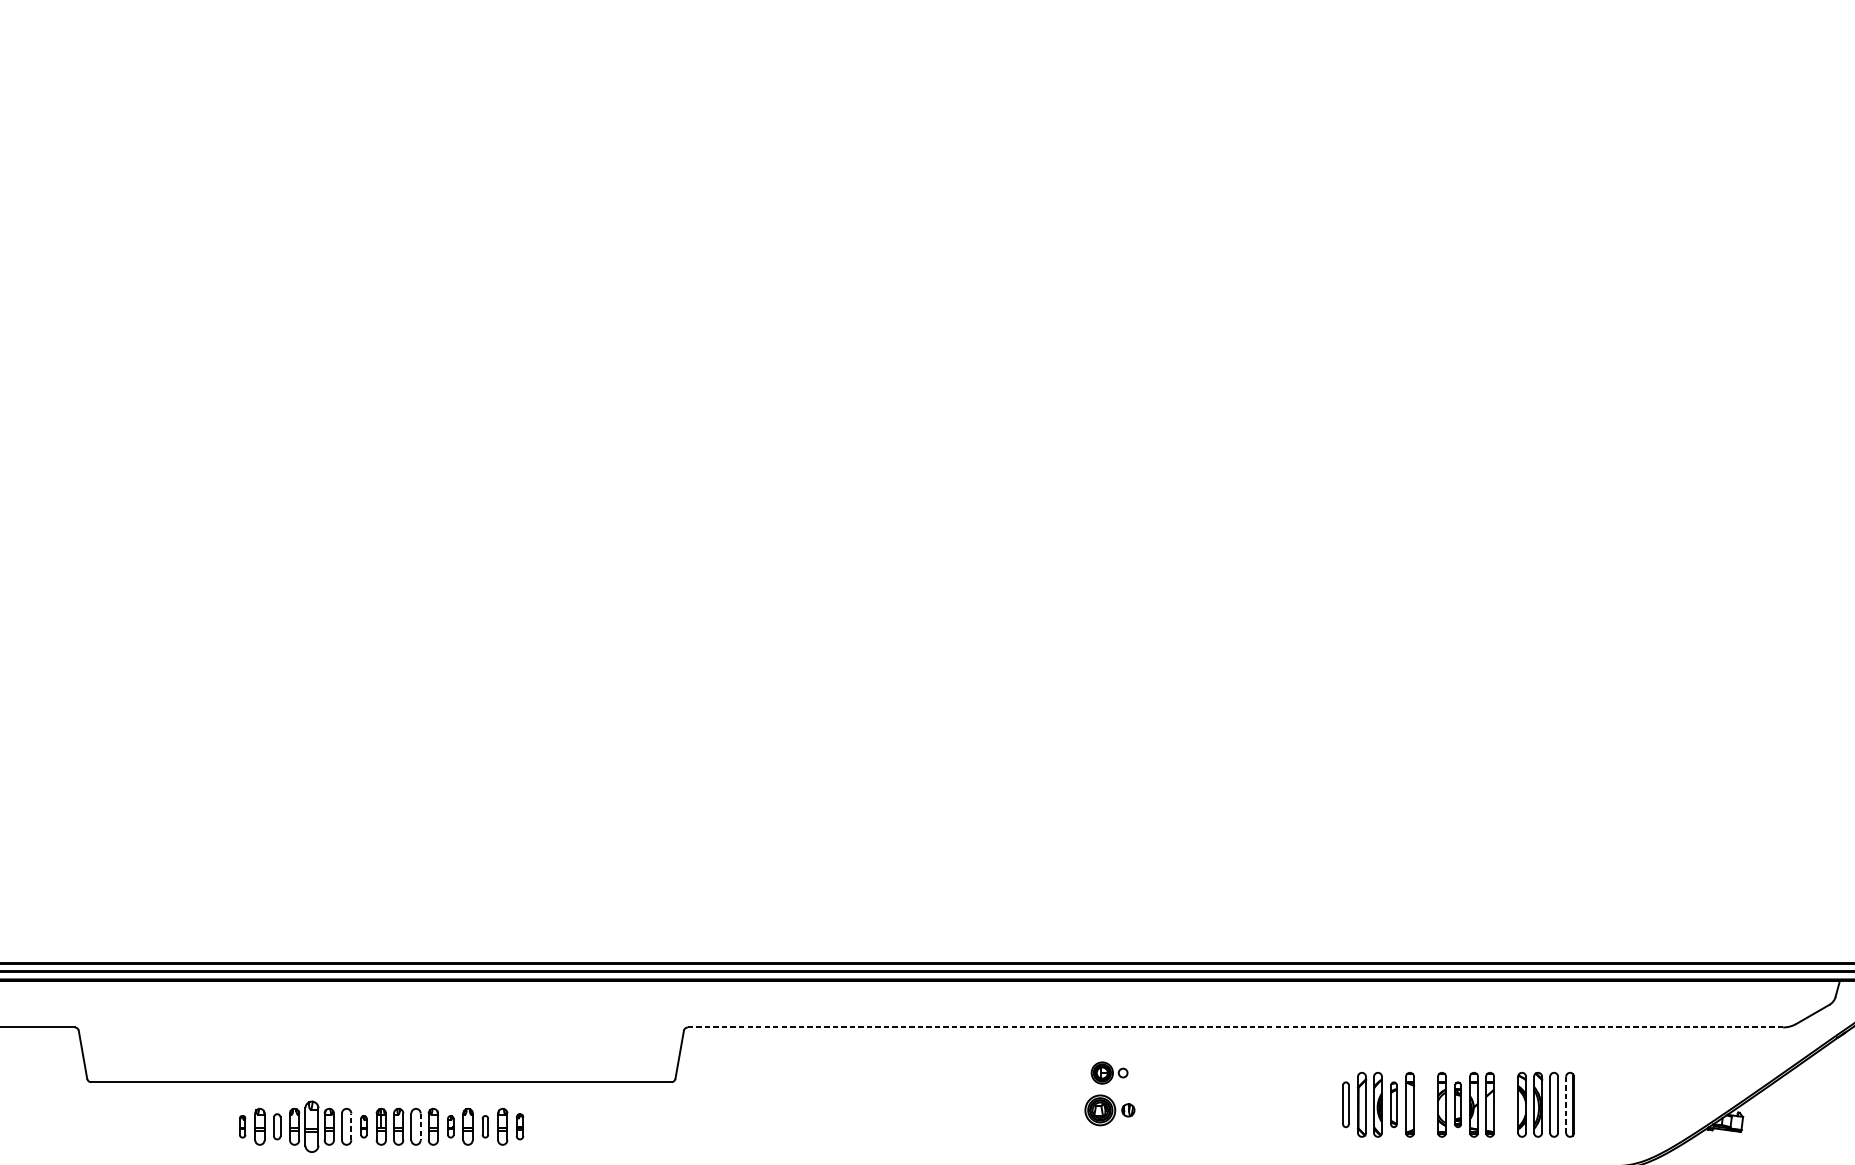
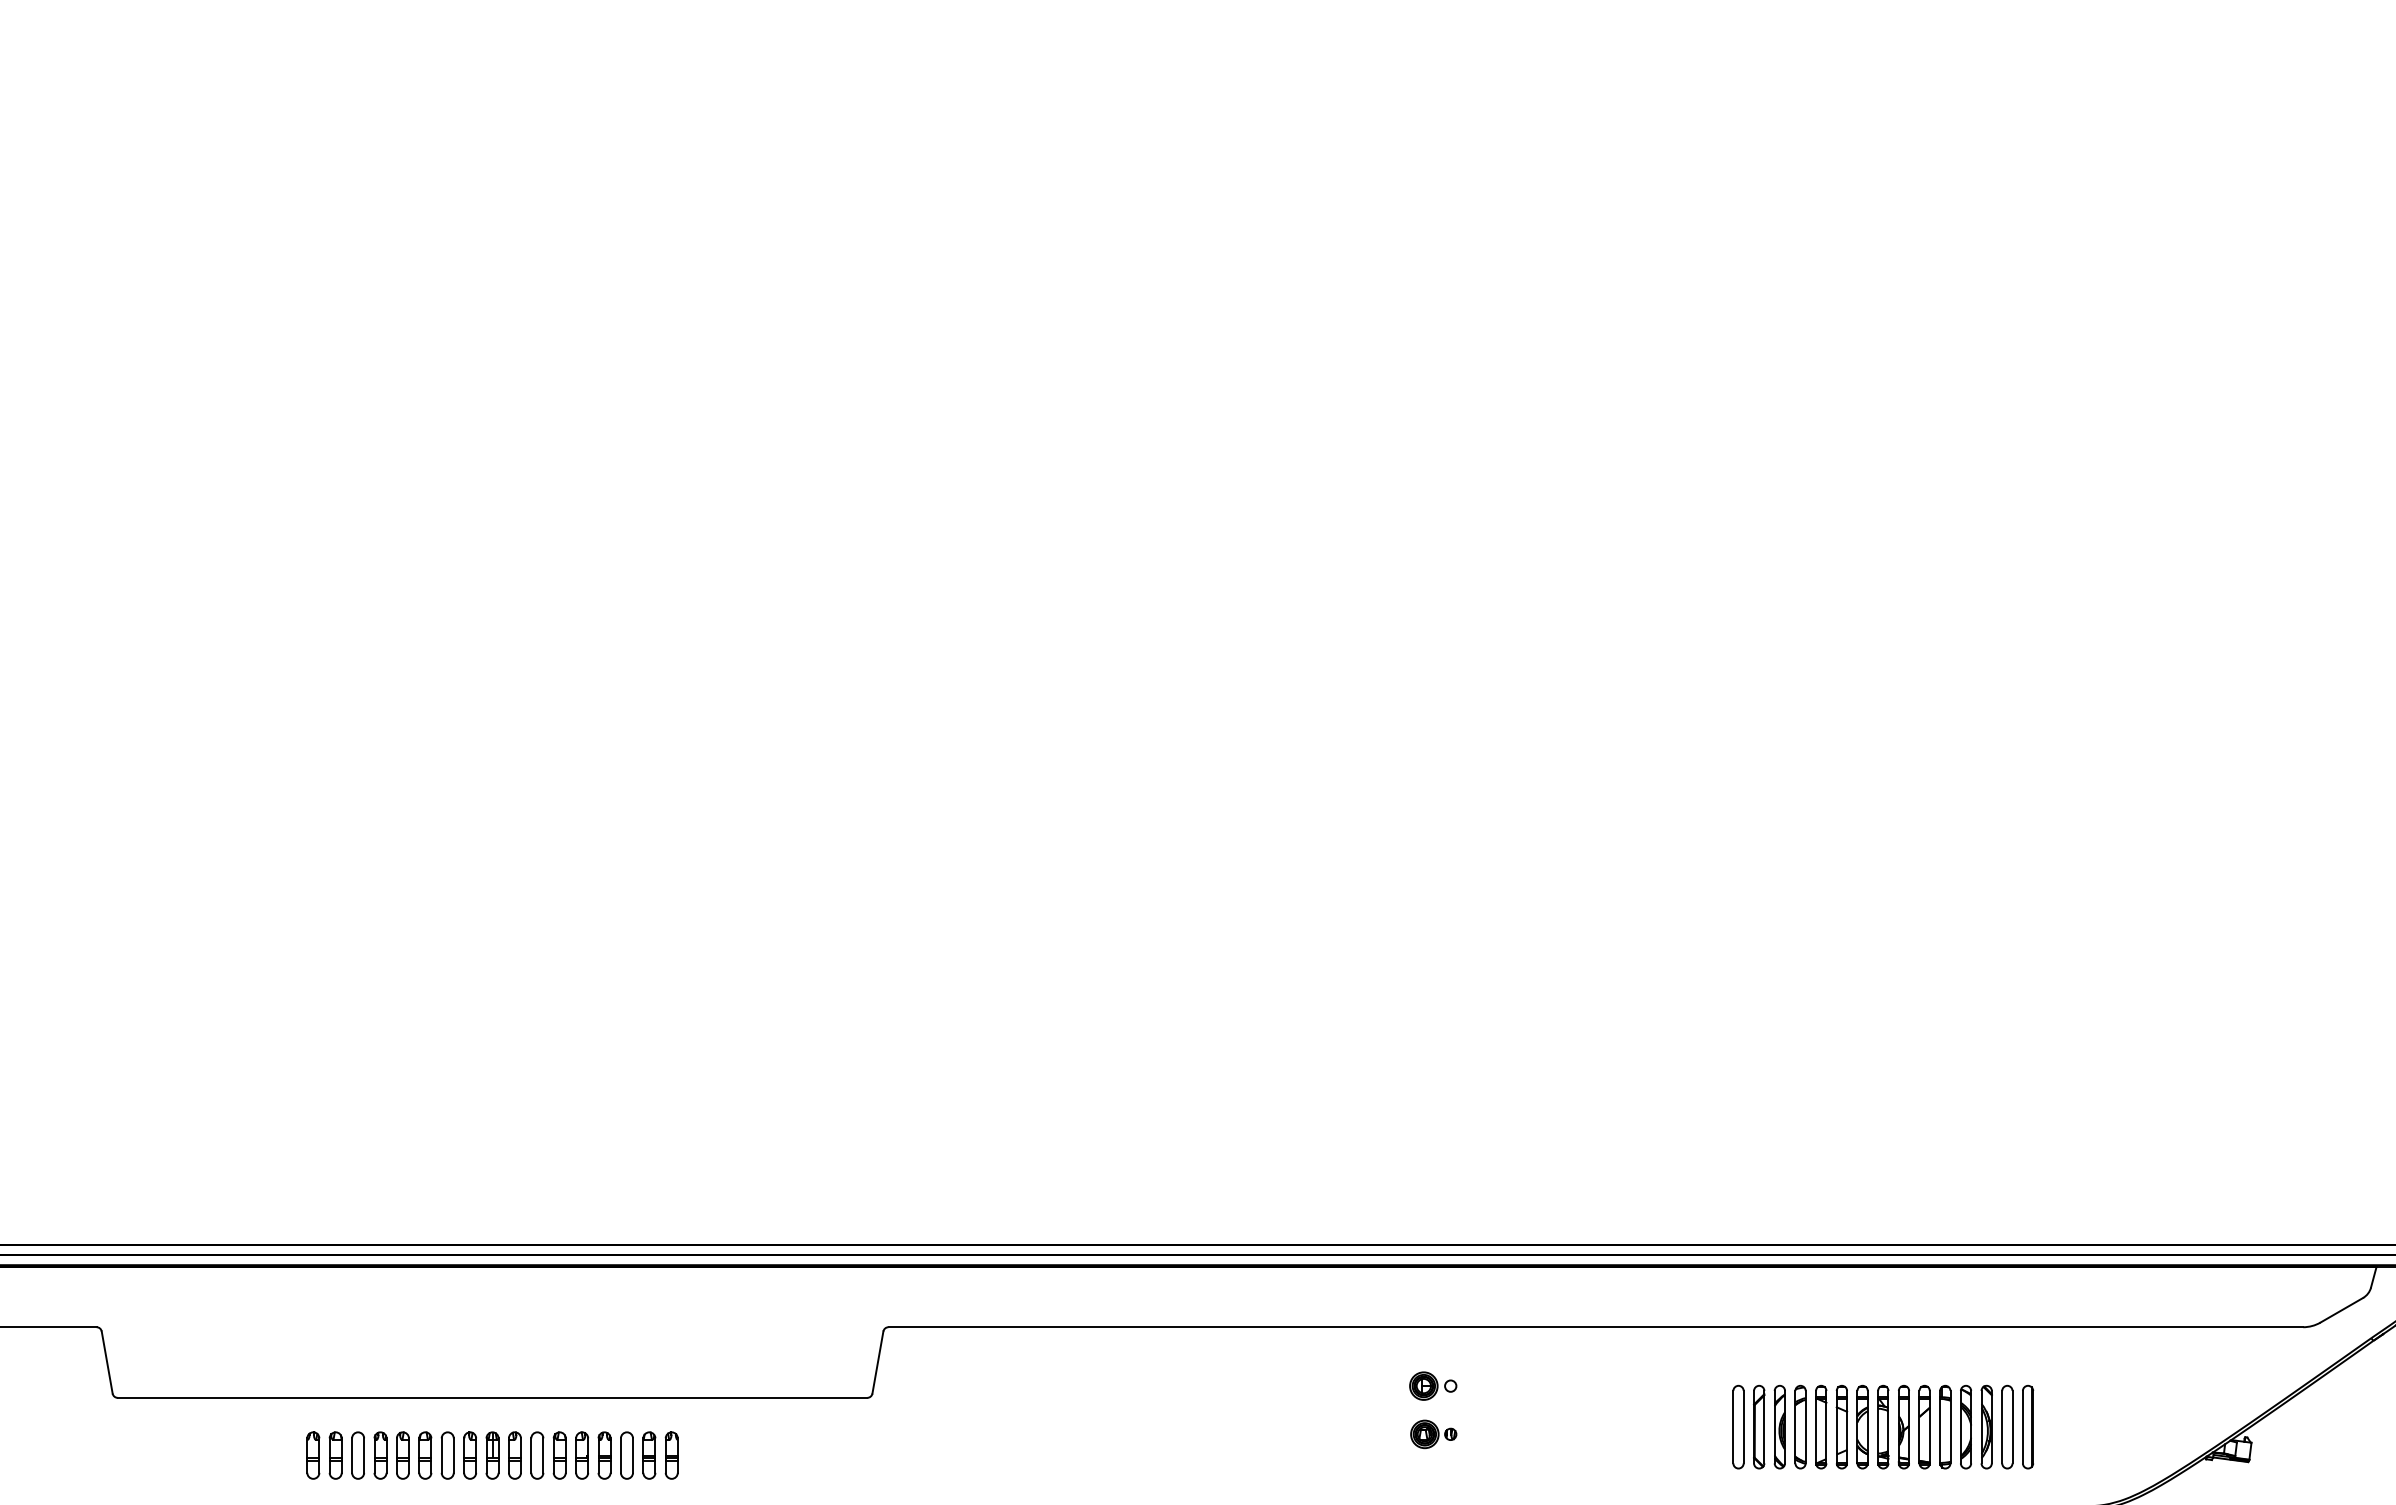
line: (1236, 1027) -> (1596, 1327), dashed -> solid
part: (1345, 1104) -> (1738, 1426), size x1.43
part: (1393, 1104) -> (1800, 1426), size x1.43
part: (1458, 1104) -> (1883, 1426), size x1.43
part: (1506, 1104) -> (1945, 1426), added
part: (1425, 1105) -> (1841, 1427), added
line: (1565, 1105) -> (2022, 1427), dashed -> solid
part: (1109, 1110) -> (1433, 1434), size x0.71
part: (242, 1126) -> (313, 1455), size x1.67
part: (276, 1126) -> (357, 1455), size x1.43
part: (311, 1126) -> (402, 1455), size x0.71
line: (351, 1126) -> (453, 1455), dashed -> solid
part: (363, 1126) -> (469, 1455), size x1.67
part: (450, 1126) -> (582, 1455), size x1.67
part: (485, 1126) -> (626, 1455), size x1.67
part: (519, 1126) -> (671, 1455), size x1.43
line: (420, 1127) -> (543, 1456), dashed -> solid

